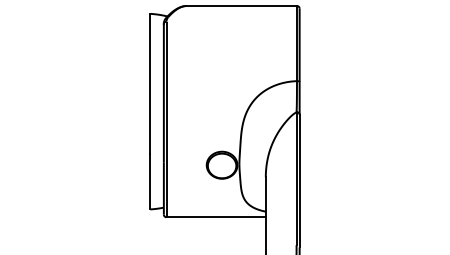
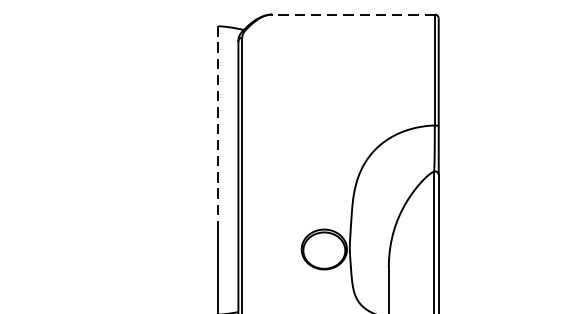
line: (241, 6) -> (352, 15), solid -> dashed
line: (150, 83) -> (218, 128), solid -> dashed

